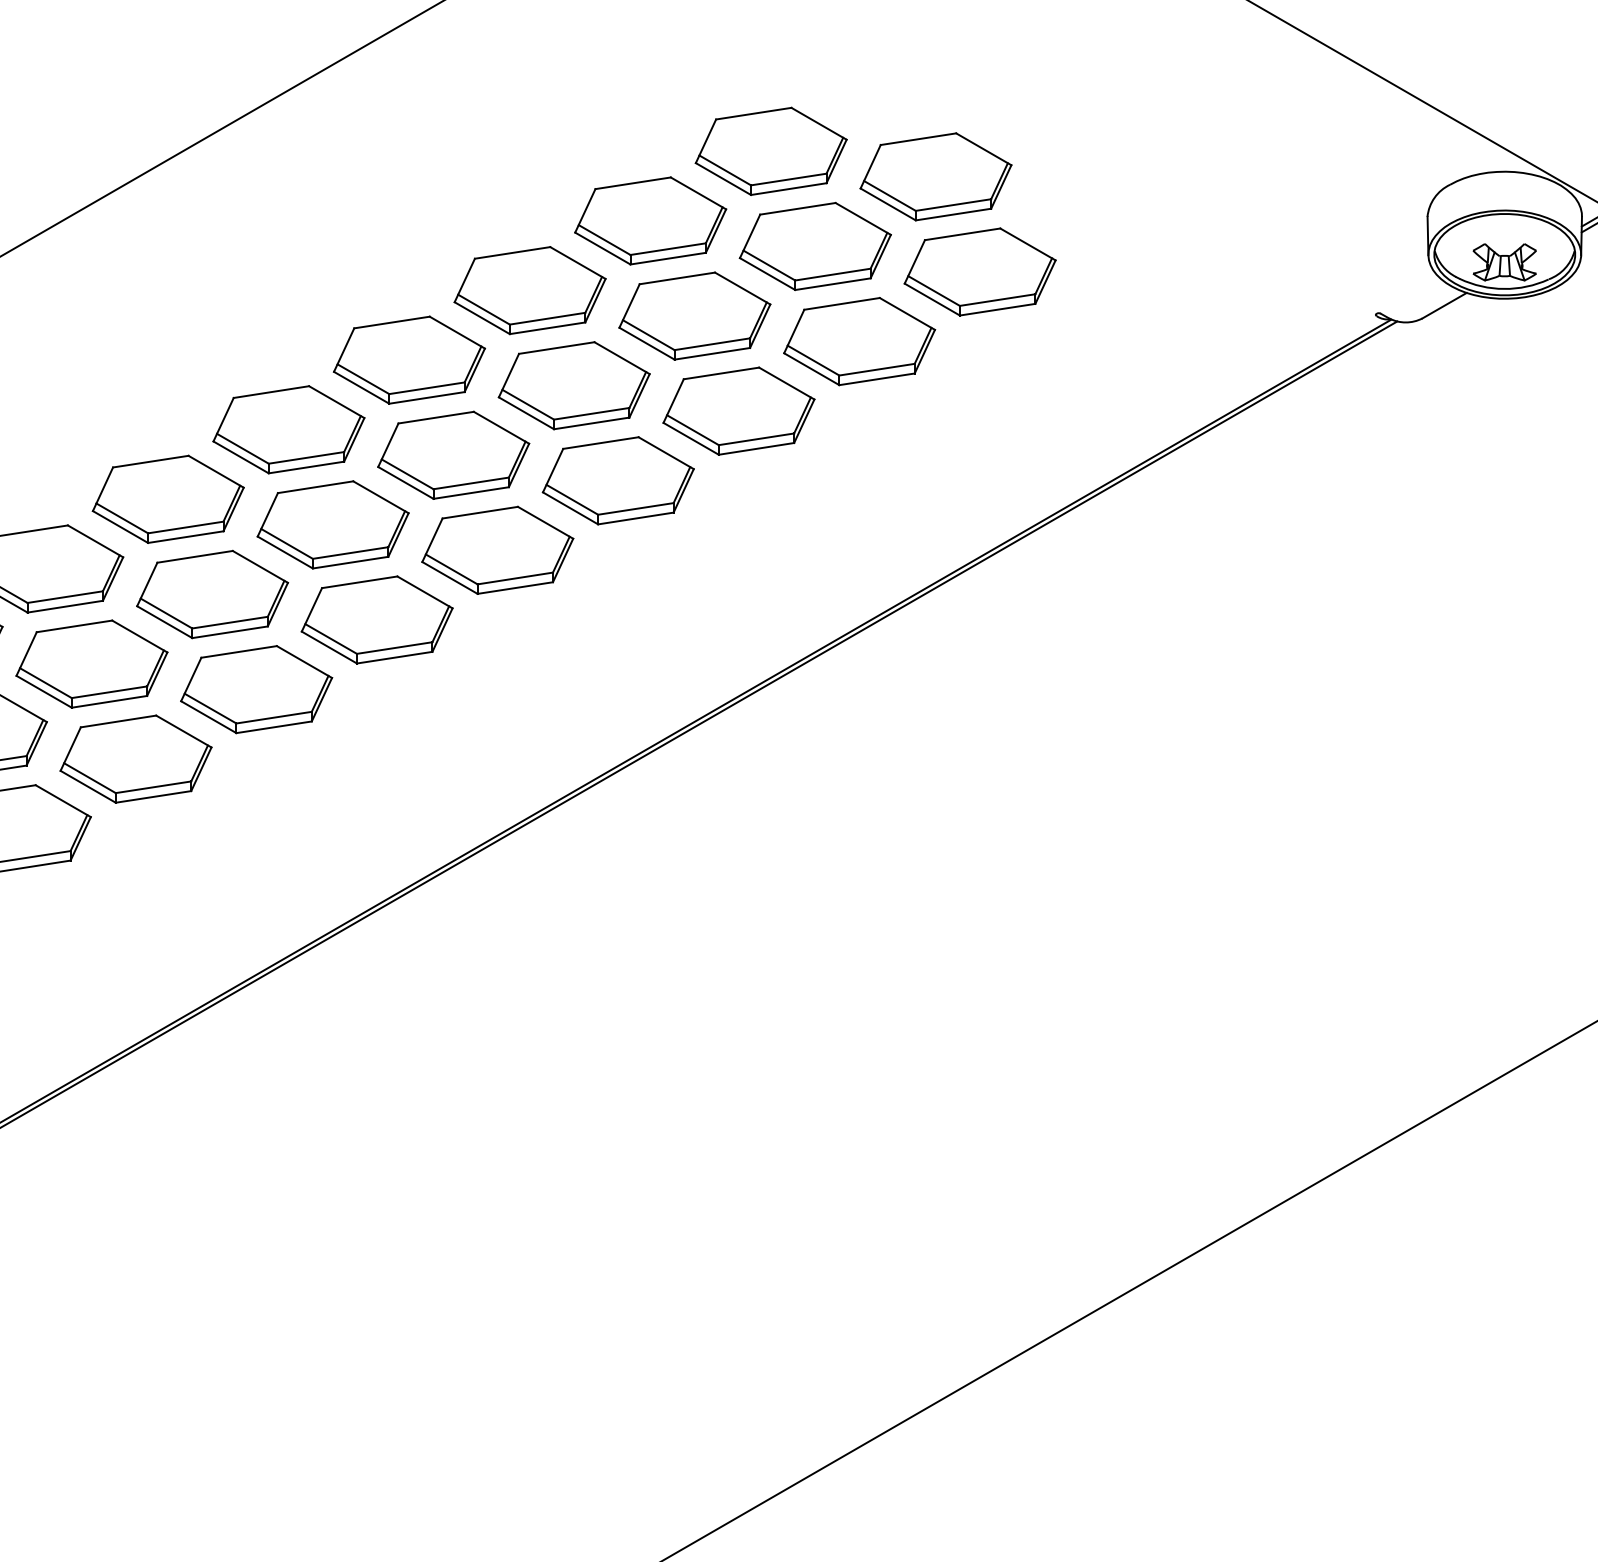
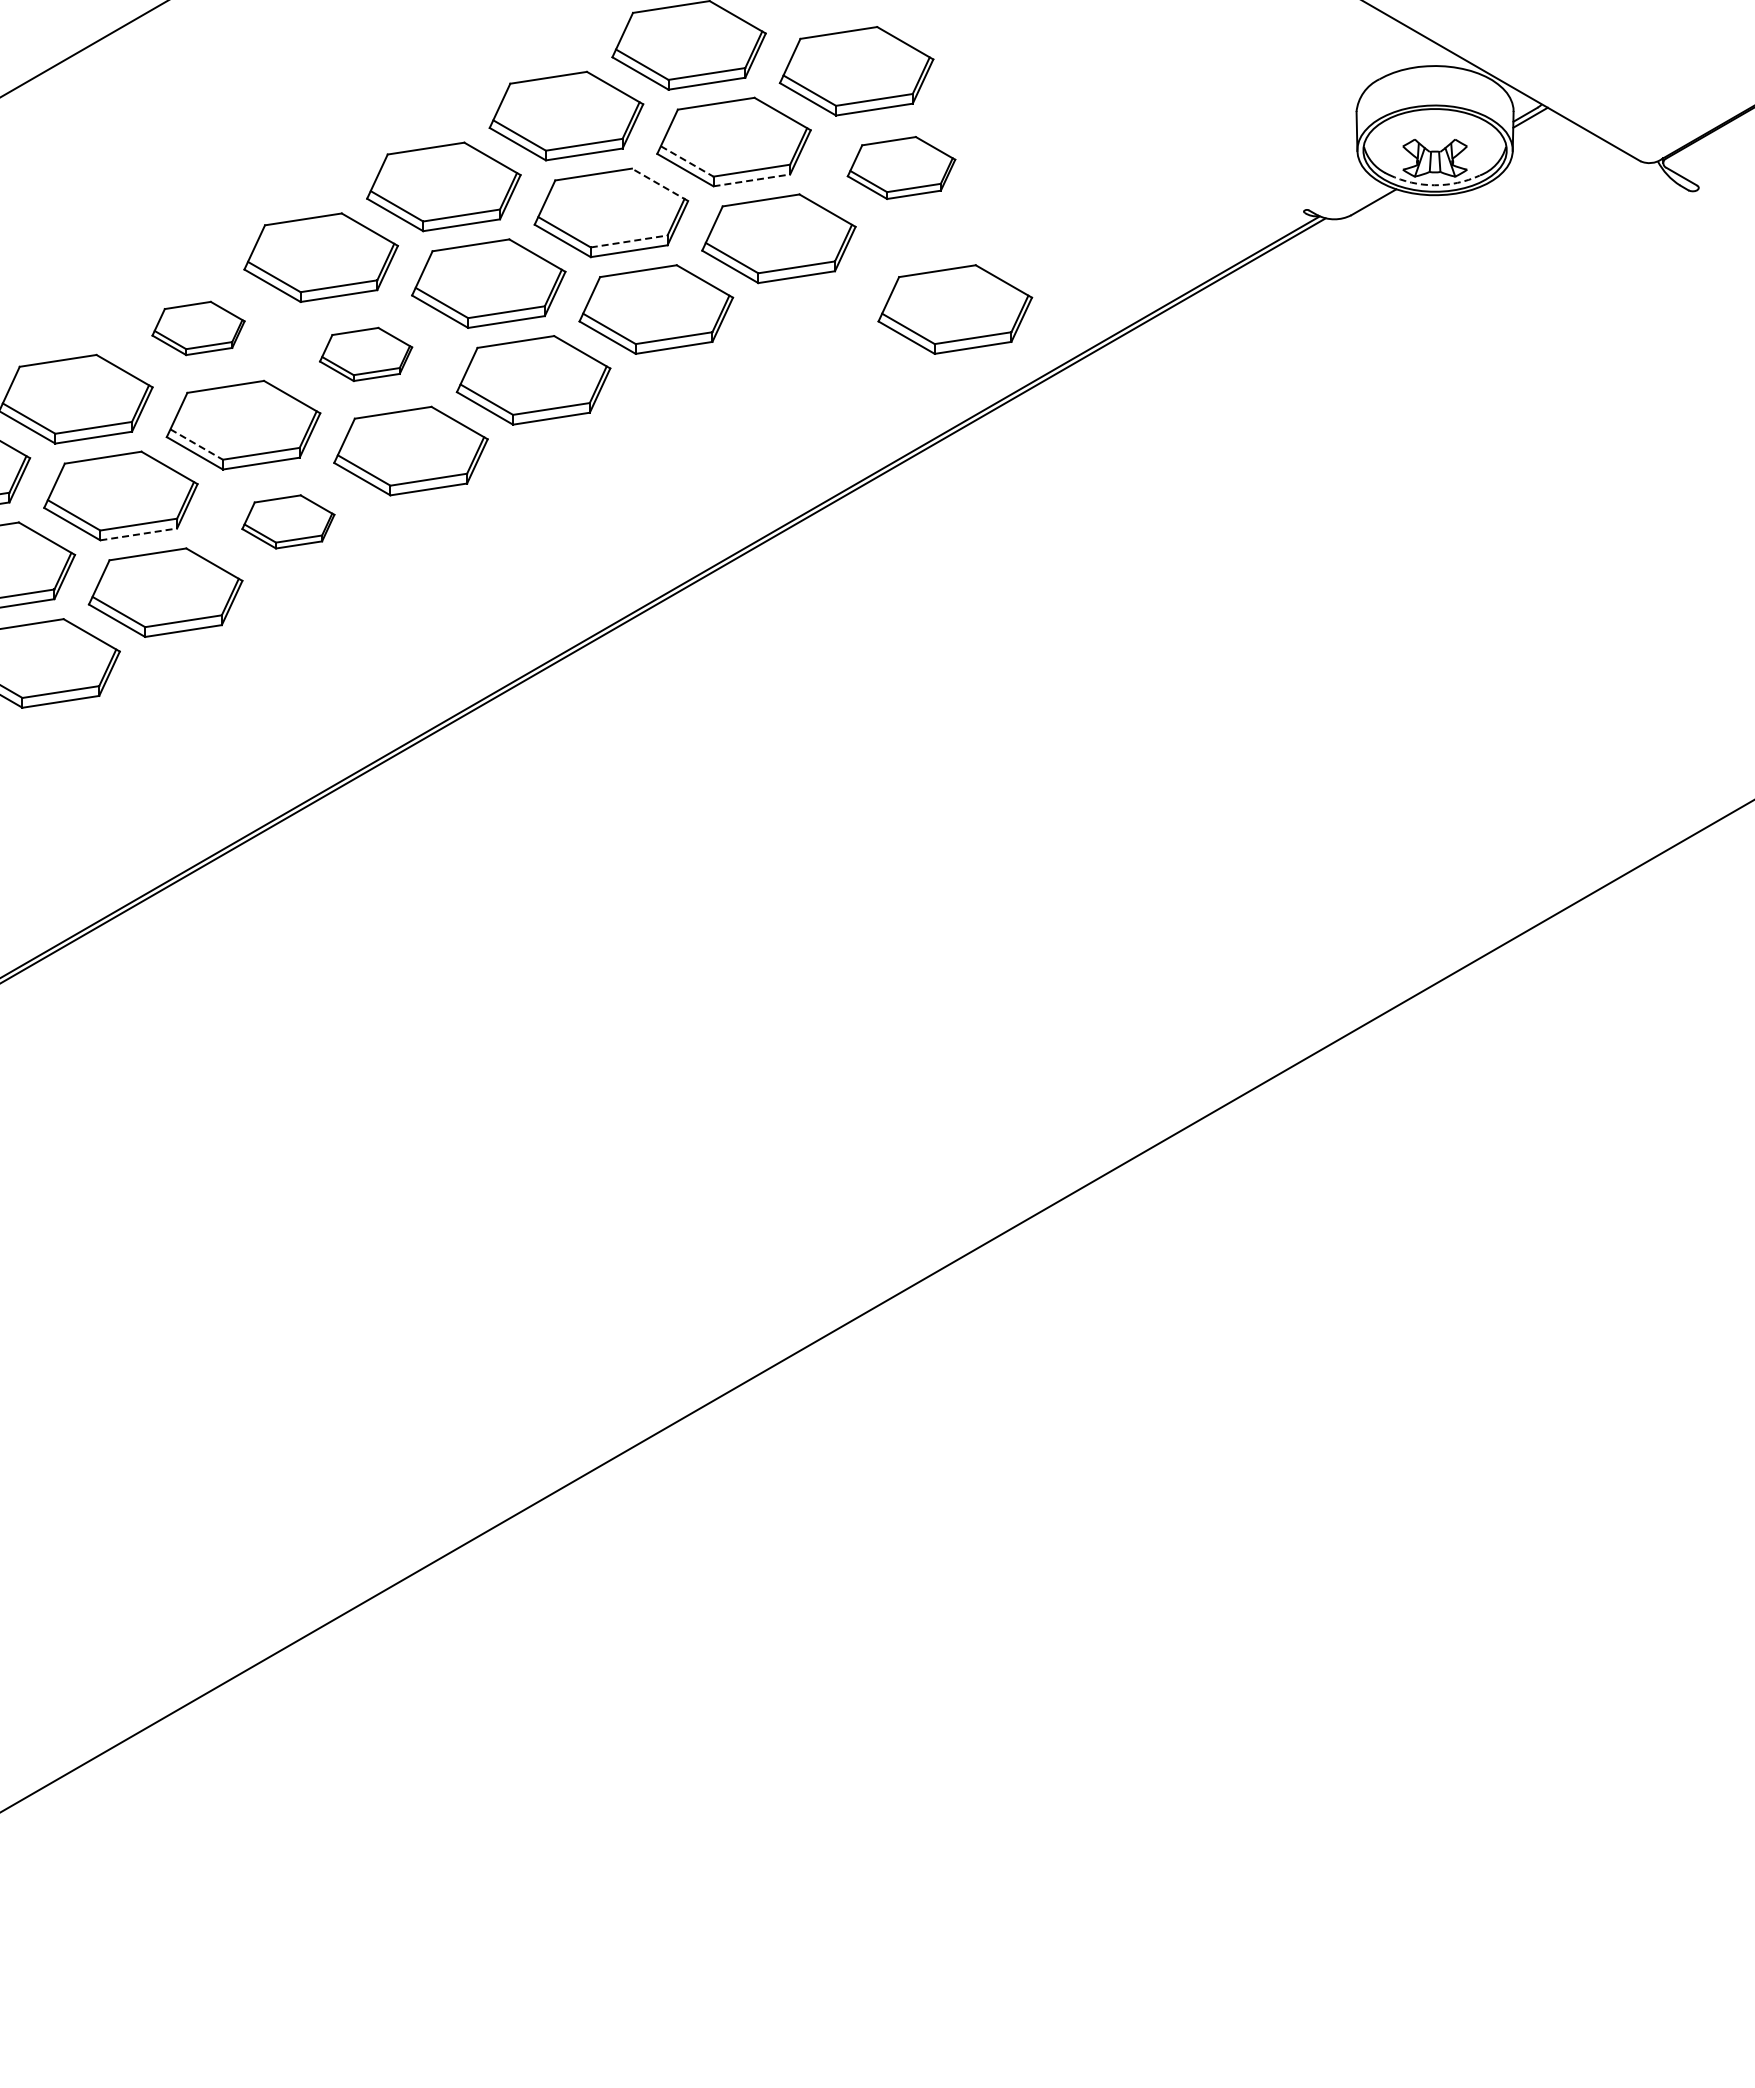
line: (769, 265) -> (687, 161), solid -> dashed
part: (980, 271) -> (901, 167), size x0.7
line: (832, 284) -> (751, 180), solid -> dashed
line: (742, 288) -> (659, 184), solid -> dashed
arc: (1504, 289) -> (1434, 185), solid -> dashed
line: (712, 344) -> (629, 241), solid -> dashed
part: (1033, 411) -> (955, 309), added
part: (288, 429) -> (198, 328), size x0.6
part: (453, 455) -> (365, 354), size x0.6
line: (287, 543) -> (197, 444), solid -> dashed
part: (377, 619) -> (288, 521), size x0.6
line: (229, 632) -> (138, 534), solid -> dashed

